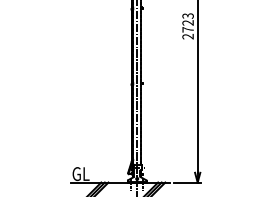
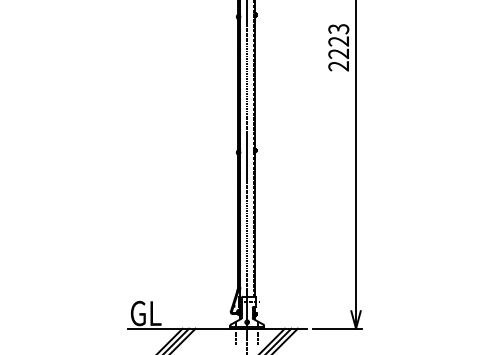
text: (187, 29) -> (337, 53), 2723 -> 2223

